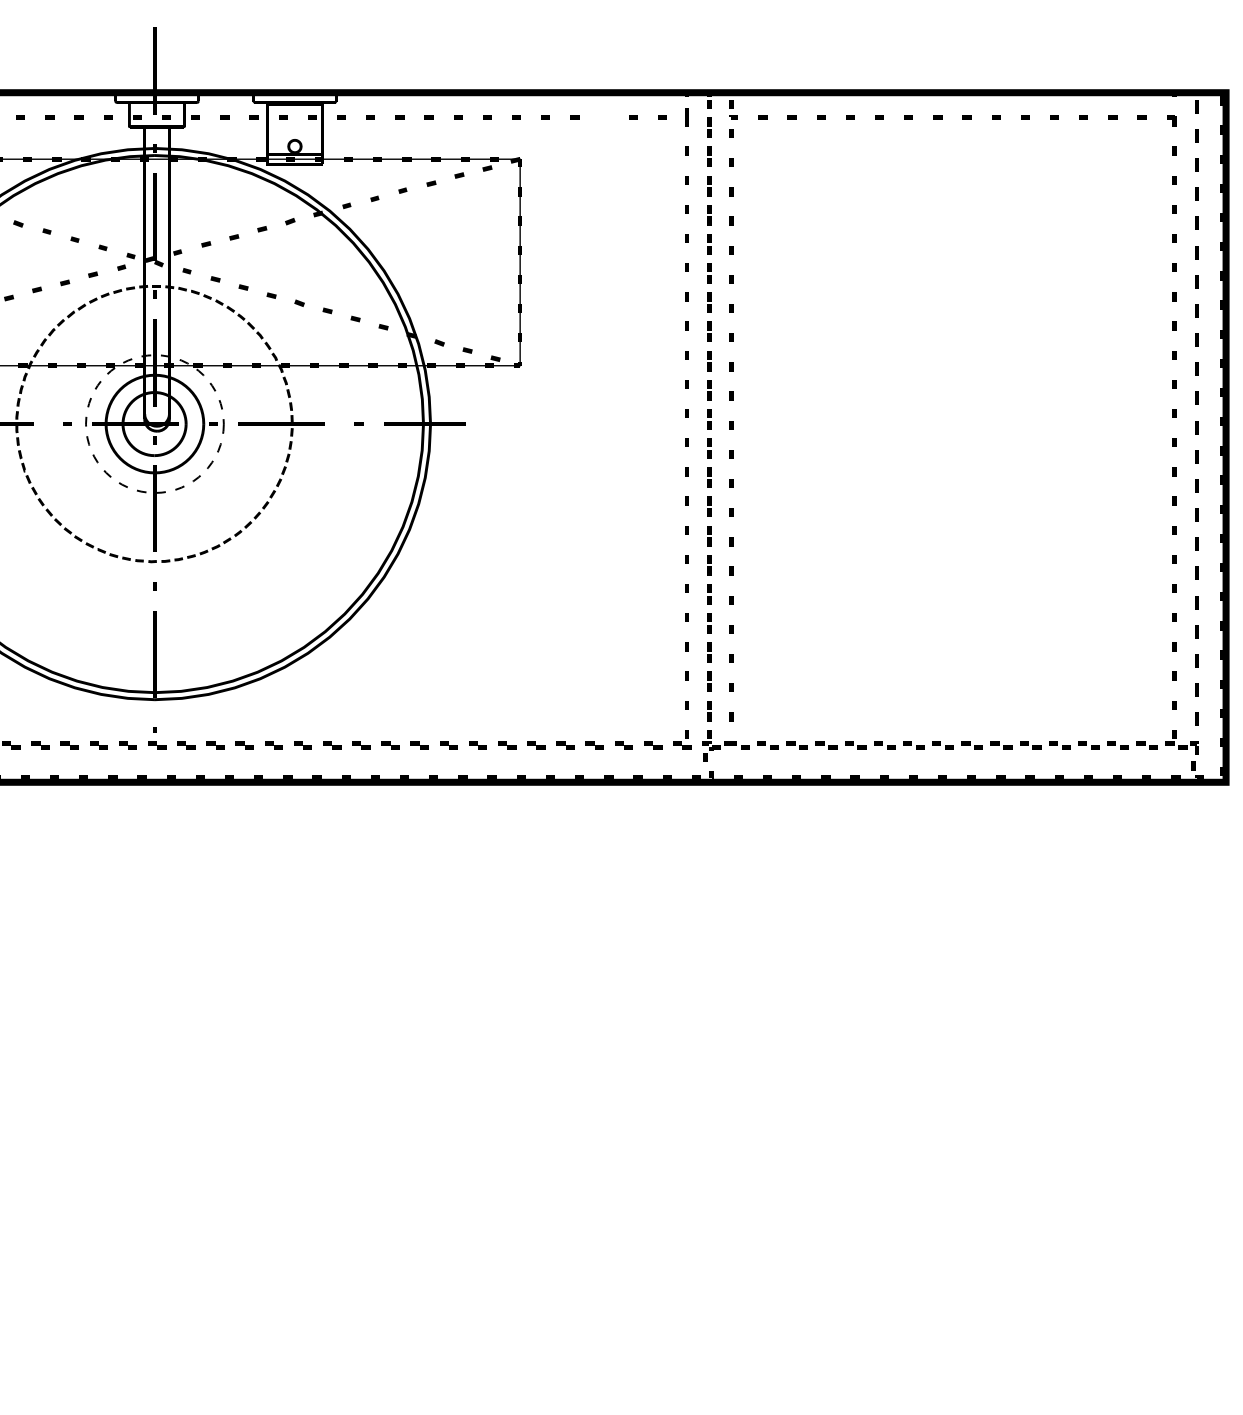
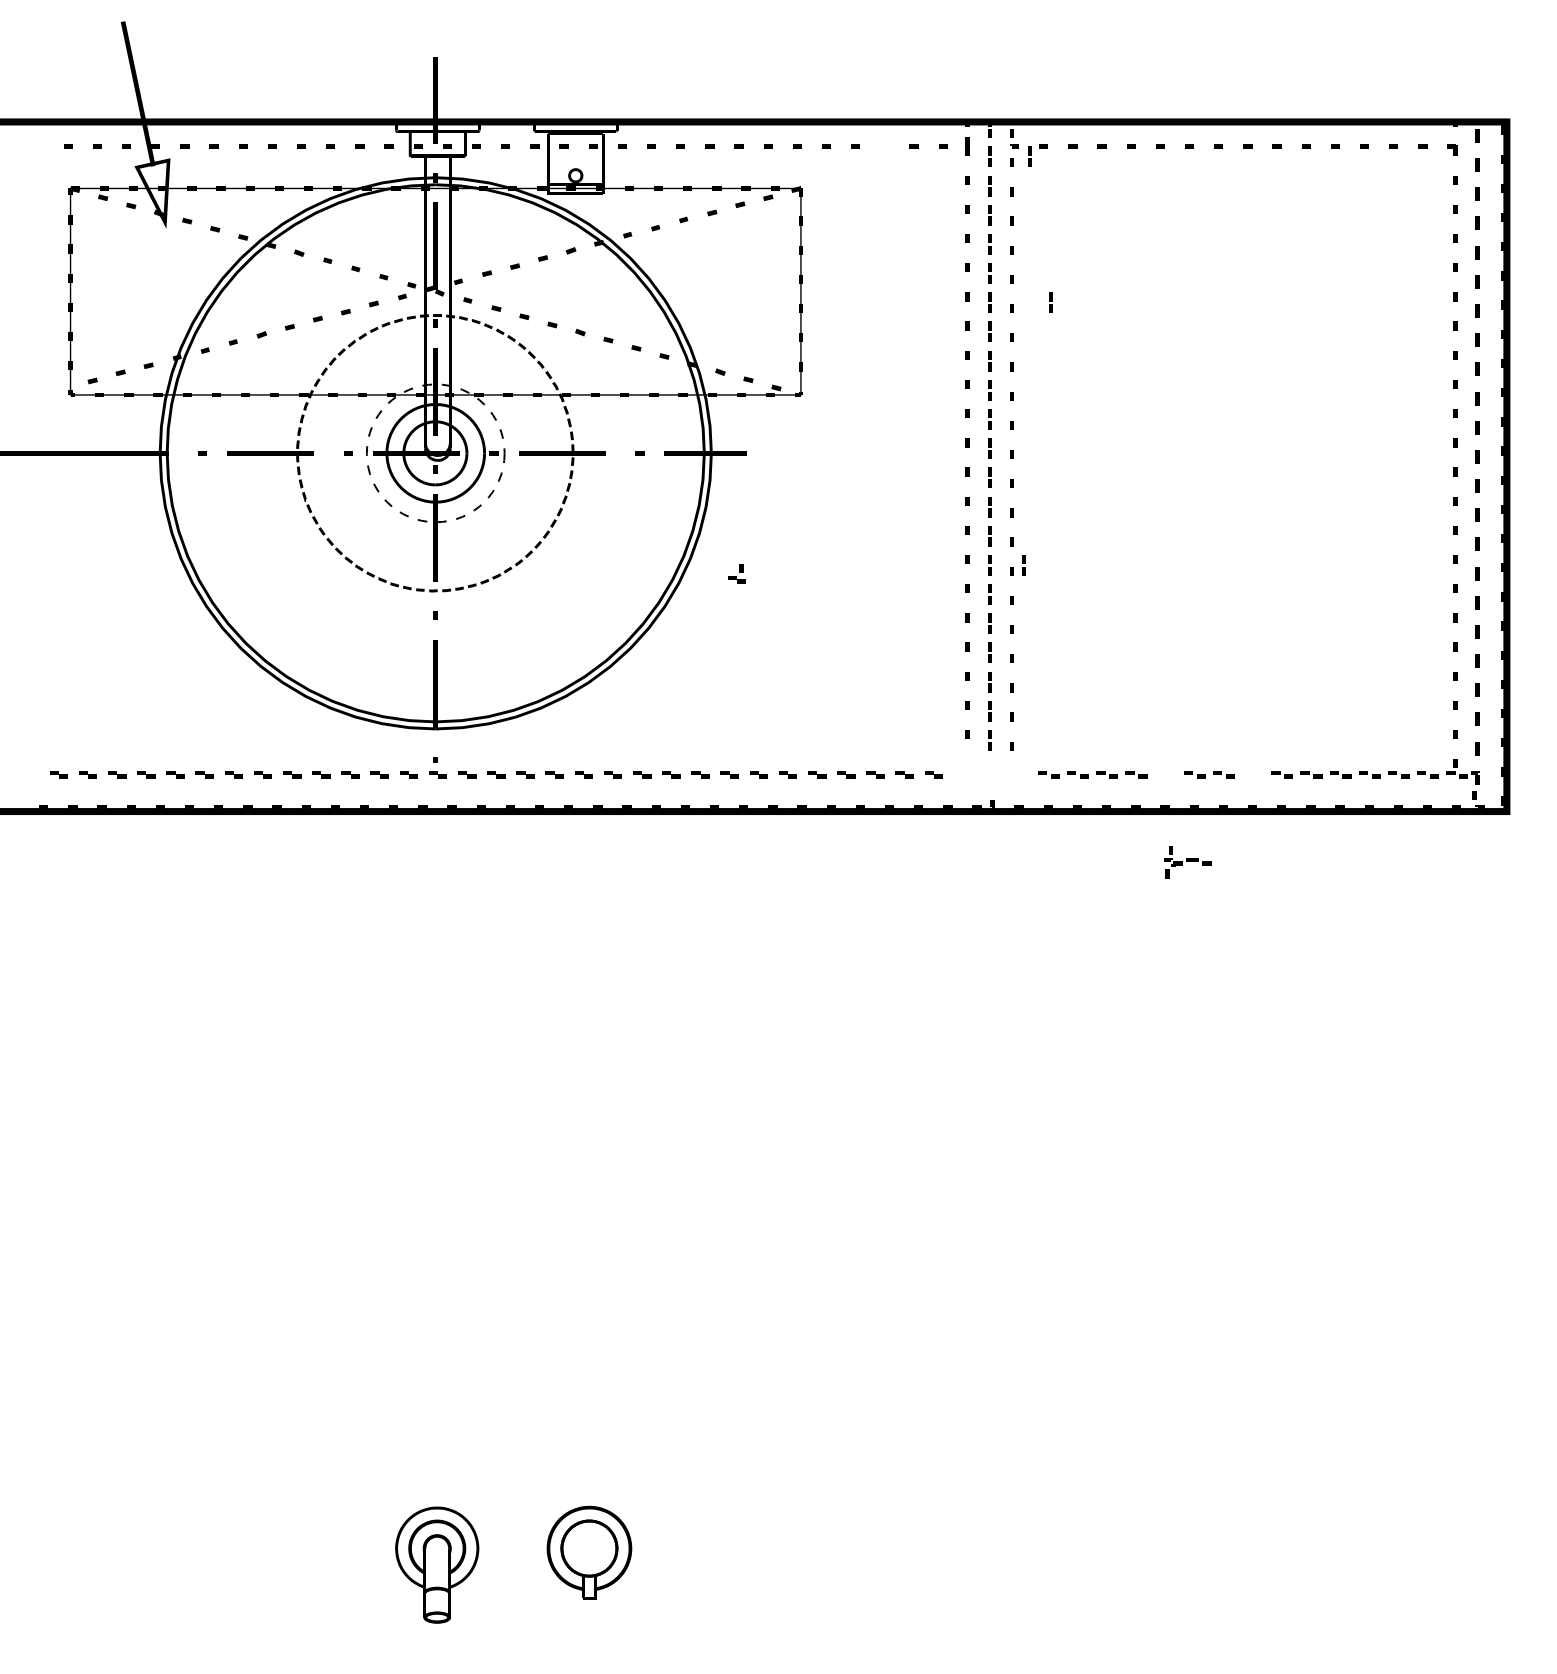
line: (748, 126) -> (1029, 155), added
line: (769, 272) -> (1050, 301), added
line: (742, 534) -> (1023, 563), added
part: (681, 739) -> (736, 573), moved
part: (884, 745) -> (1165, 774), removed
part: (971, 745) -> (1252, 774), removed
part: (725, 746) -> (1187, 862), moved

